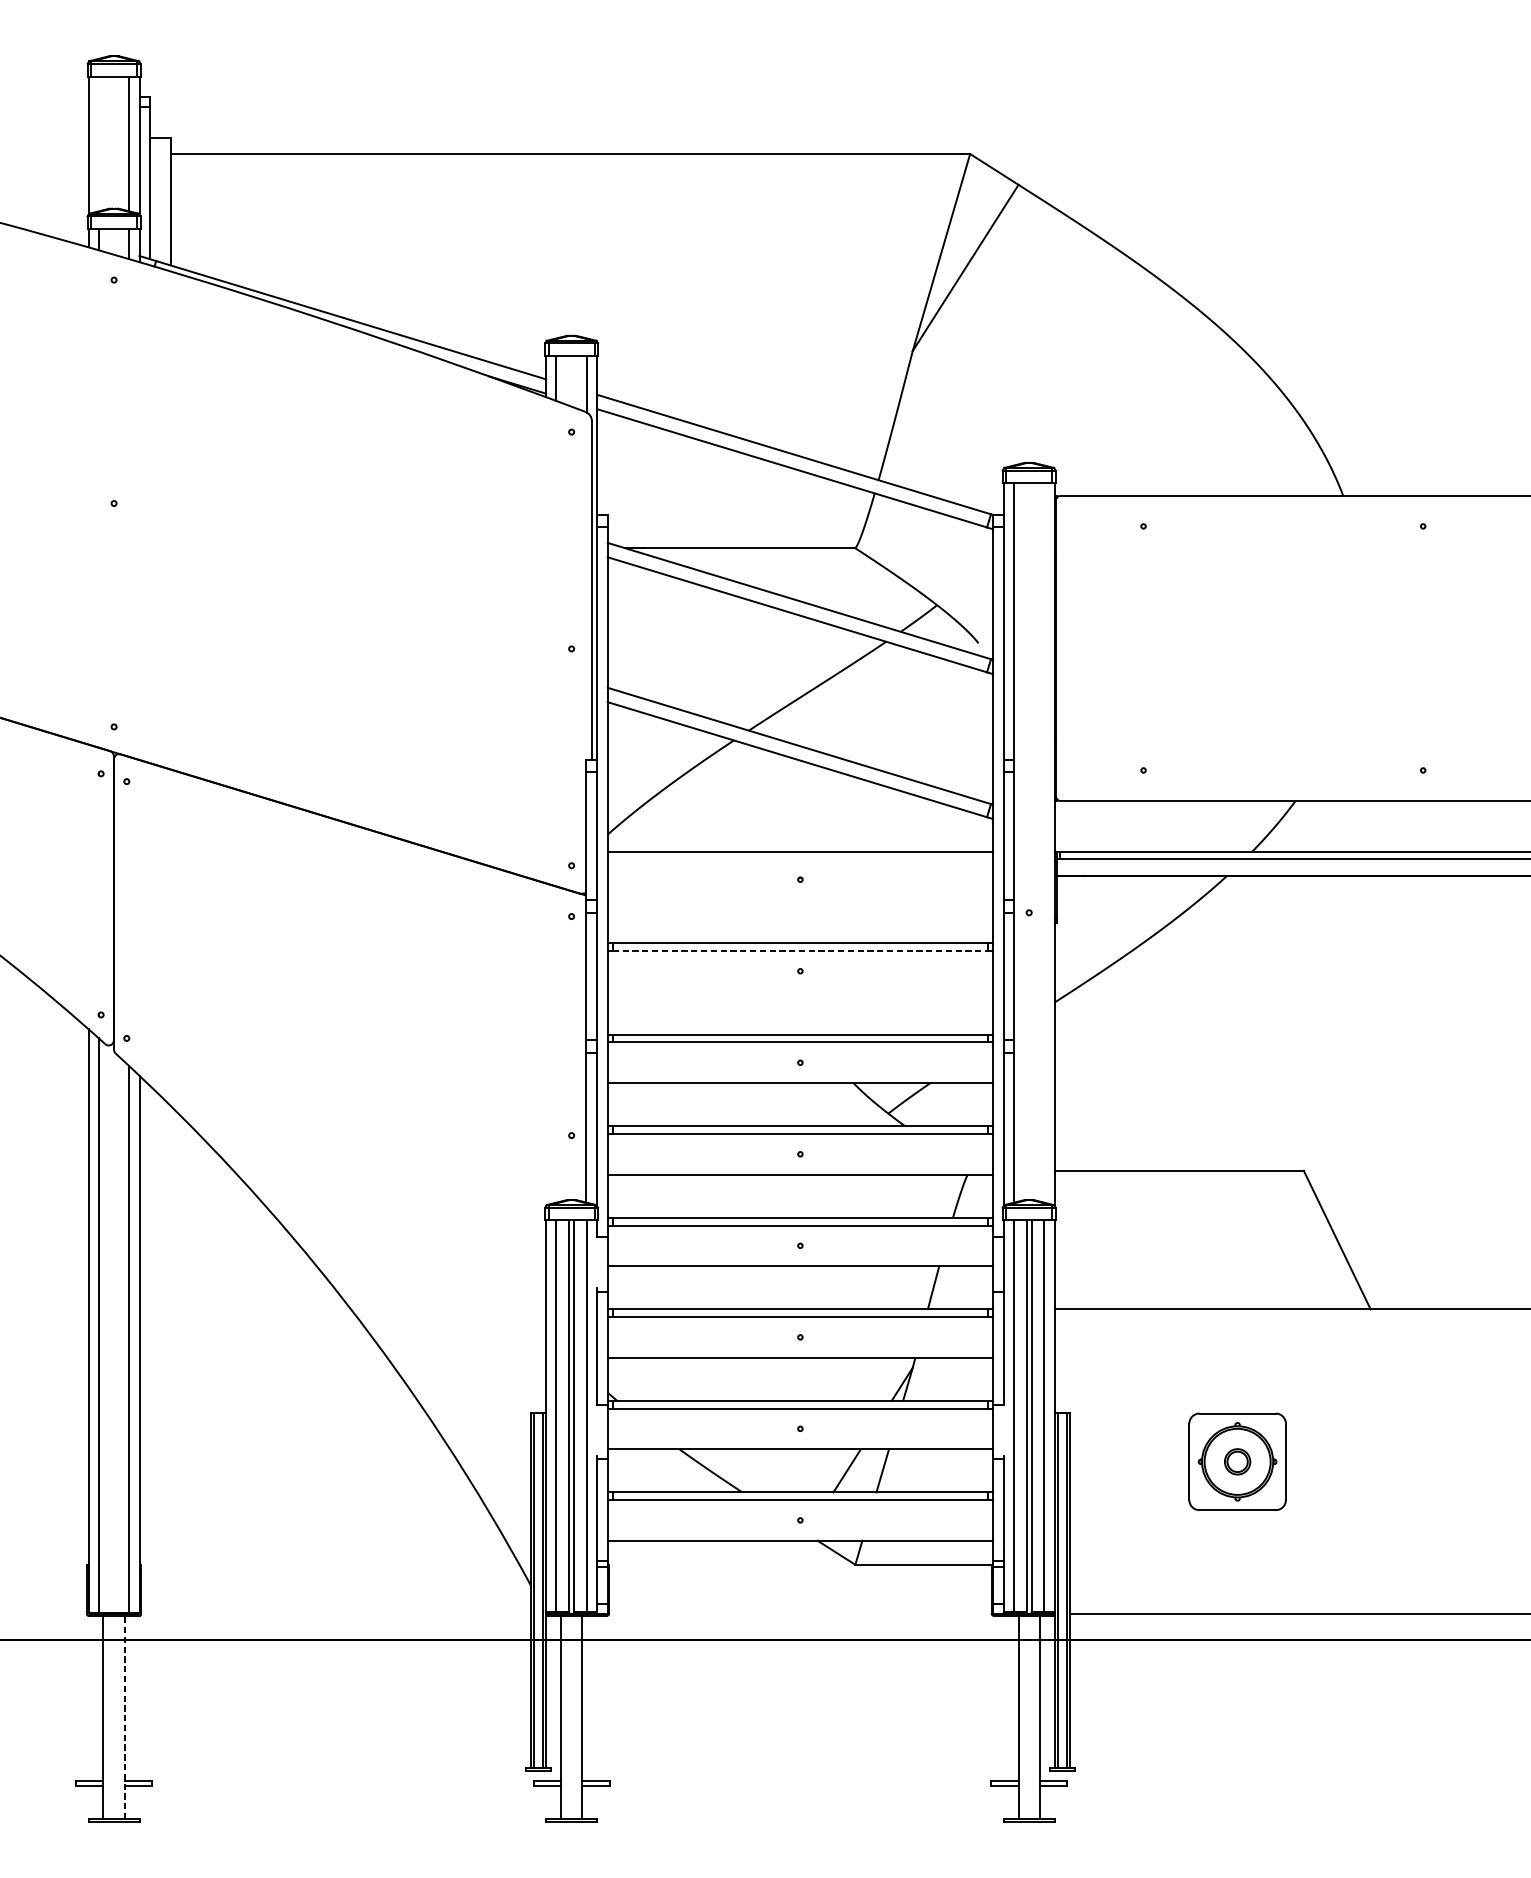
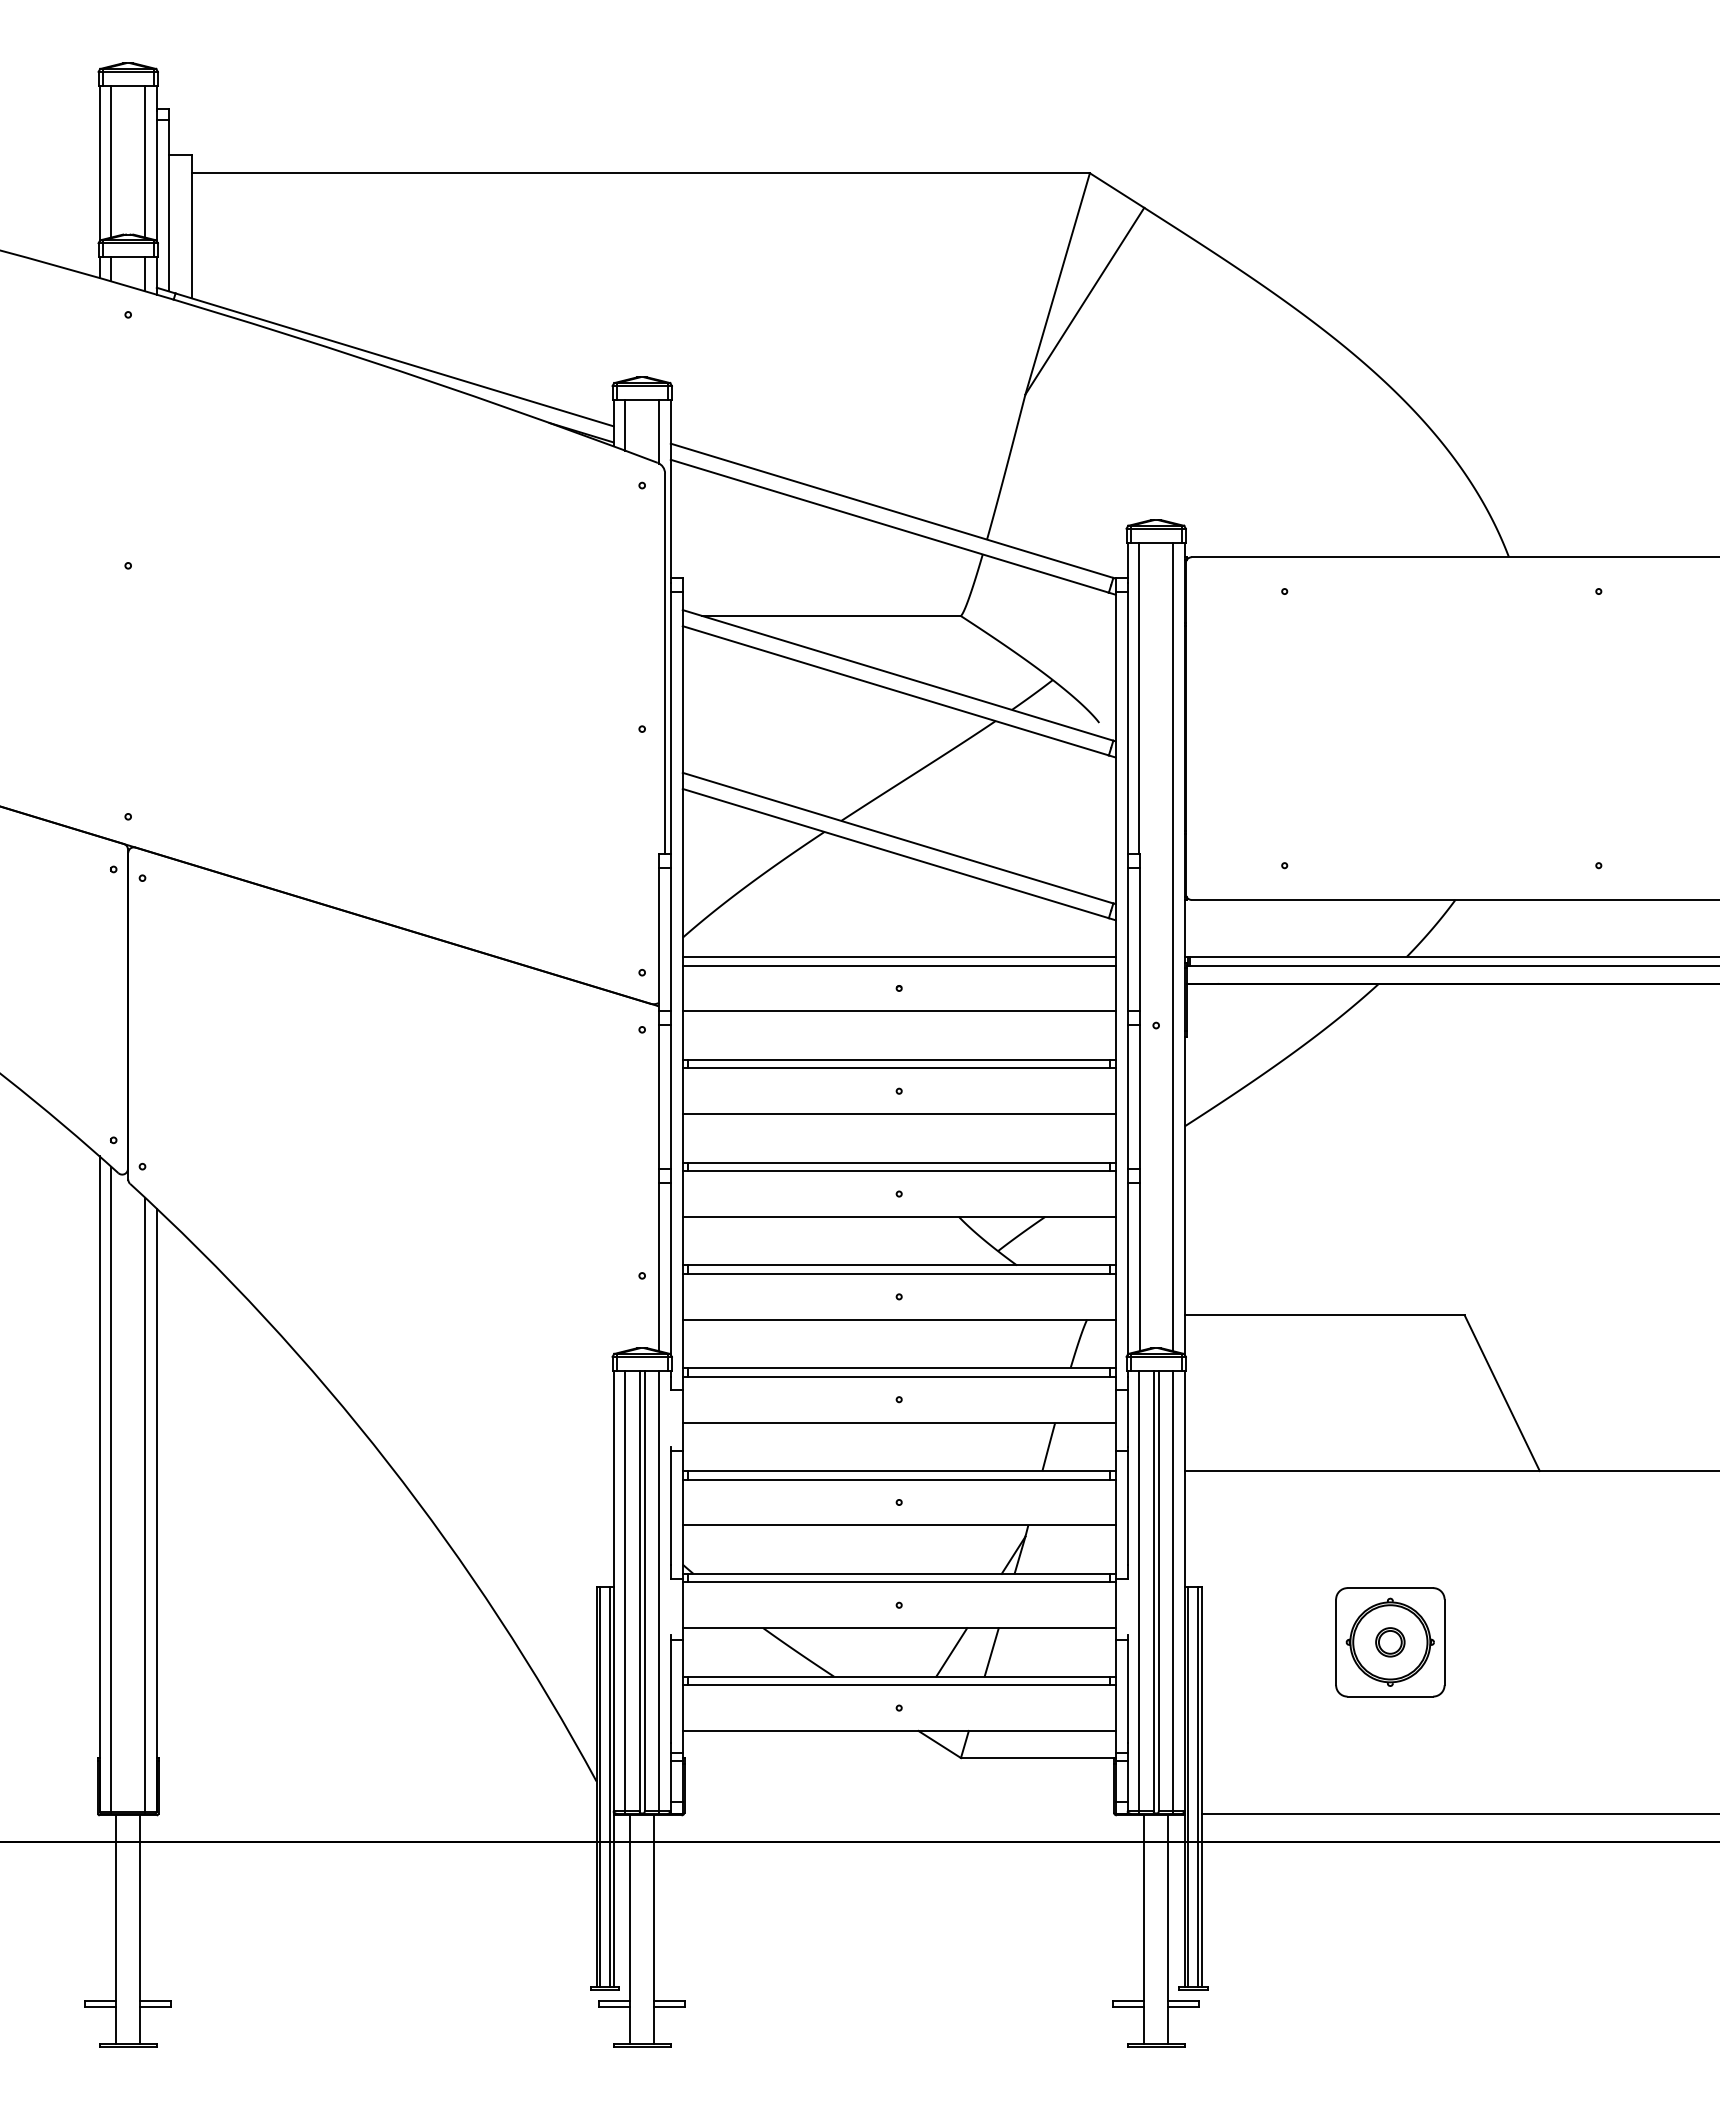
line: (99, 143) -> (111, 161), added
line: (1044, 843) -> (1173, 947), added
line: (799, 859) -> (898, 965), added
line: (799, 900) -> (898, 1011), added
line: (800, 951) -> (899, 1068), dashed -> solid
line: (799, 991) -> (898, 1114), added
line: (125, 1717) -> (140, 1929), dashed -> solid

